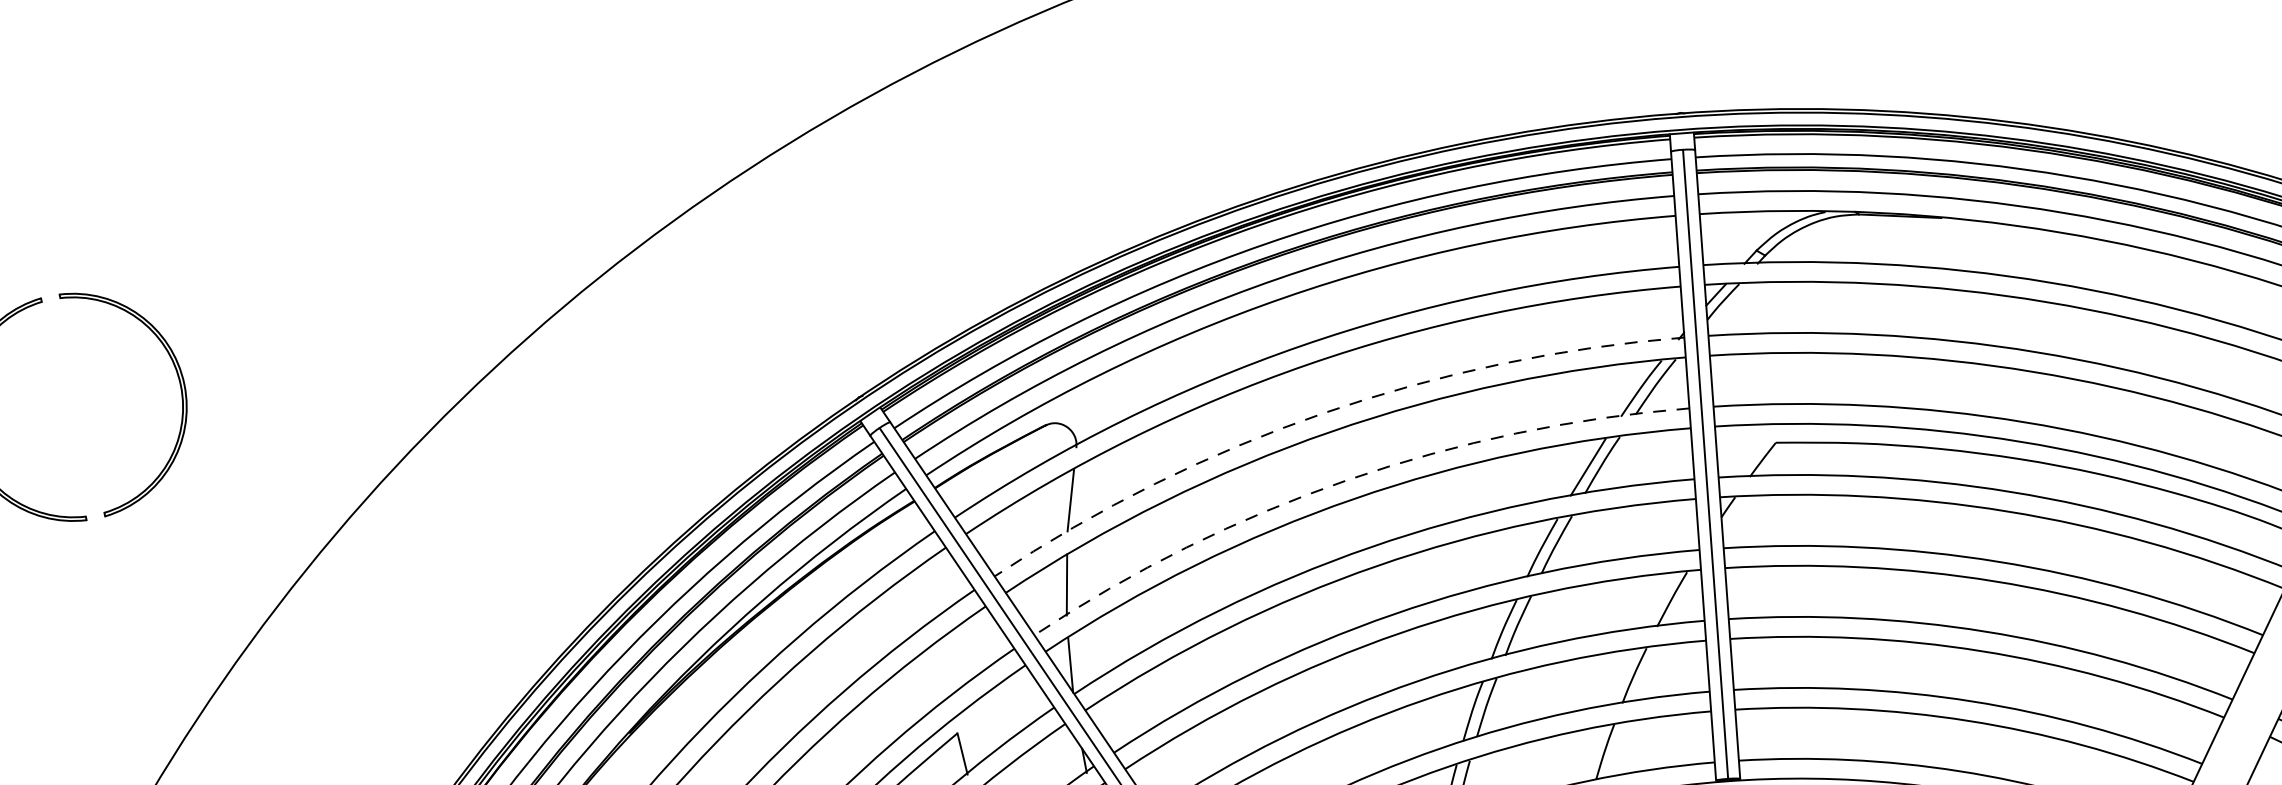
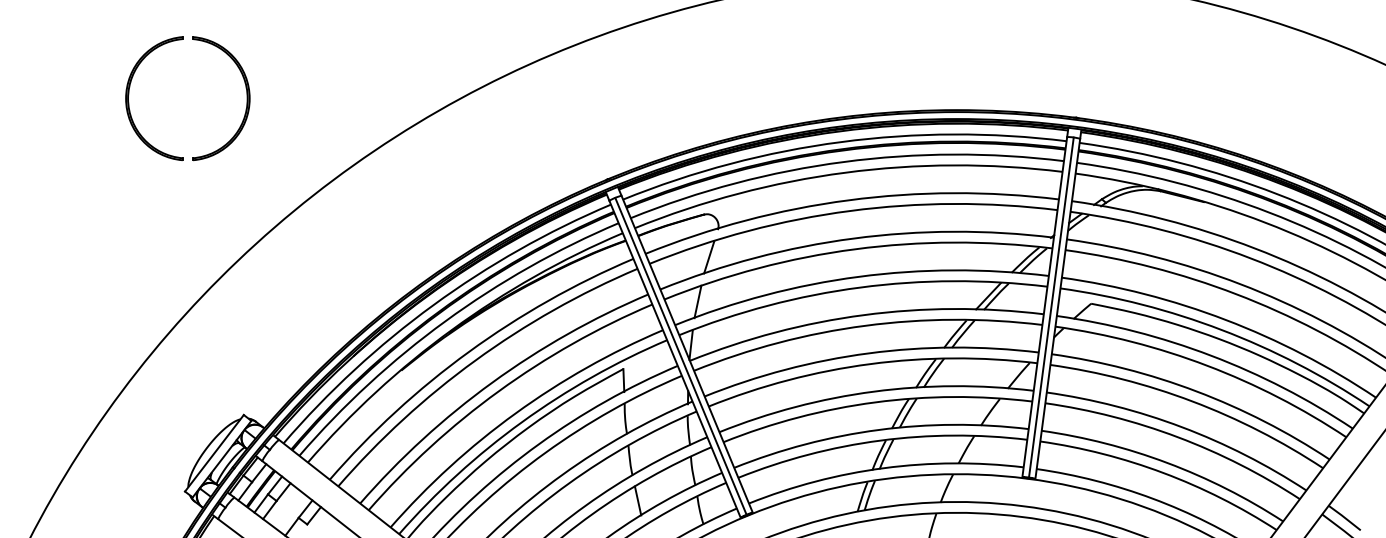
arc: (1323, 413) -> (853, 238), dashed -> solid
arc: (1346, 479) -> (858, 276), dashed -> solid

